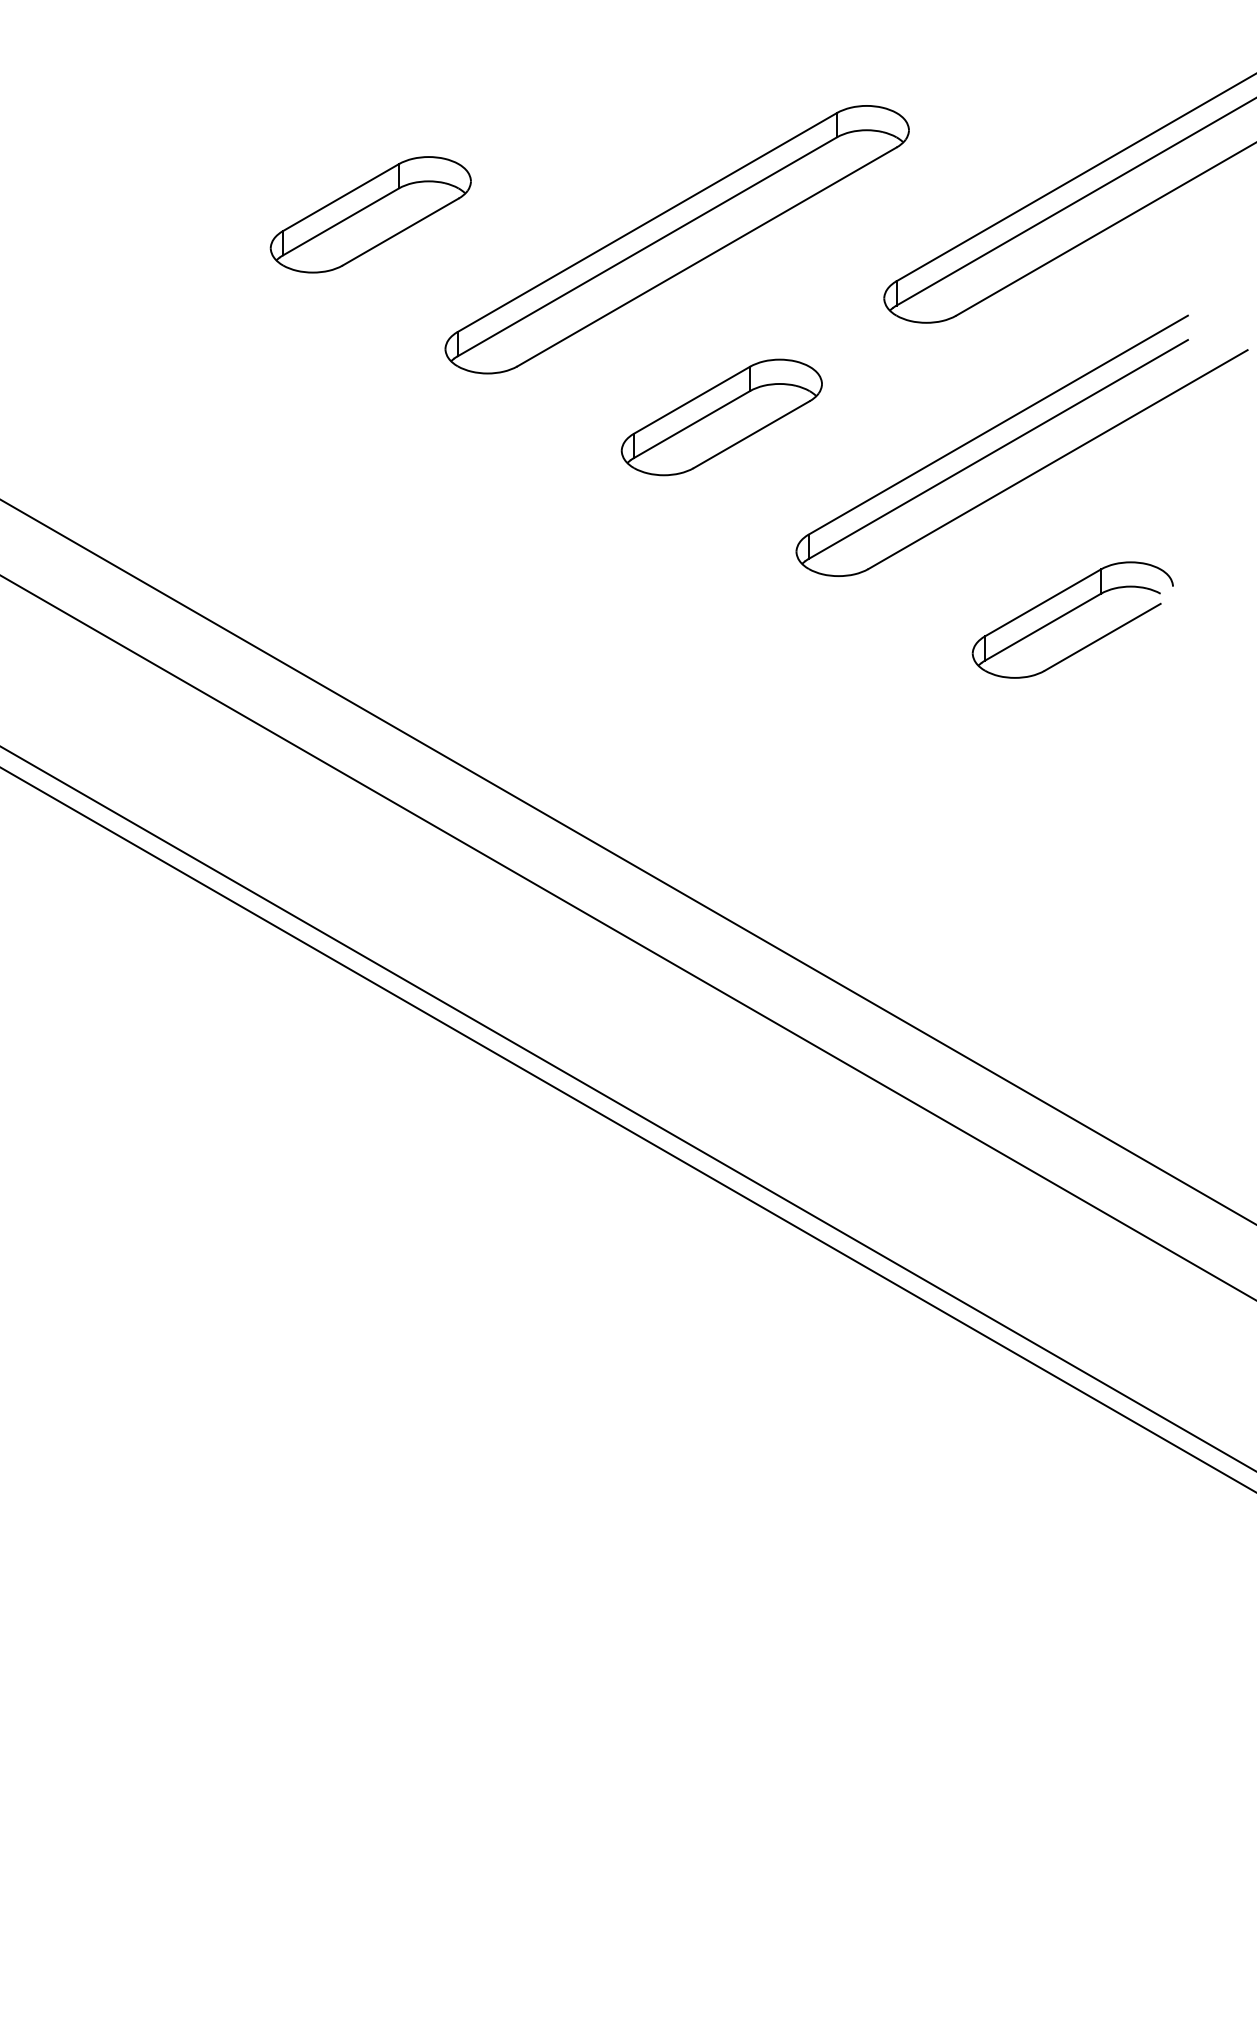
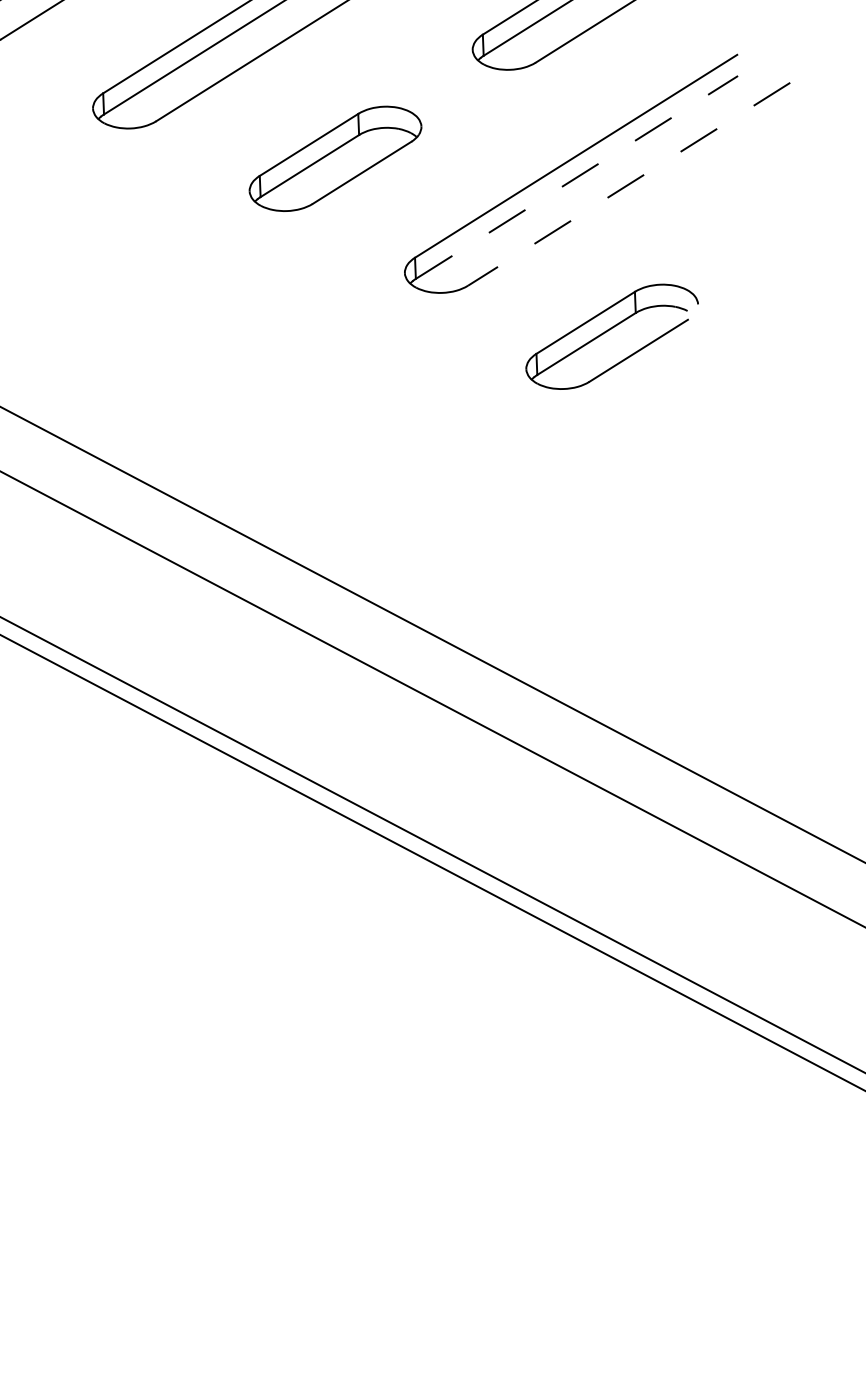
line: (998, 449) -> (577, 177), solid -> dashed
line: (1058, 459) -> (629, 184), solid -> dashed
part: (1067, 614) -> (607, 332), moved

